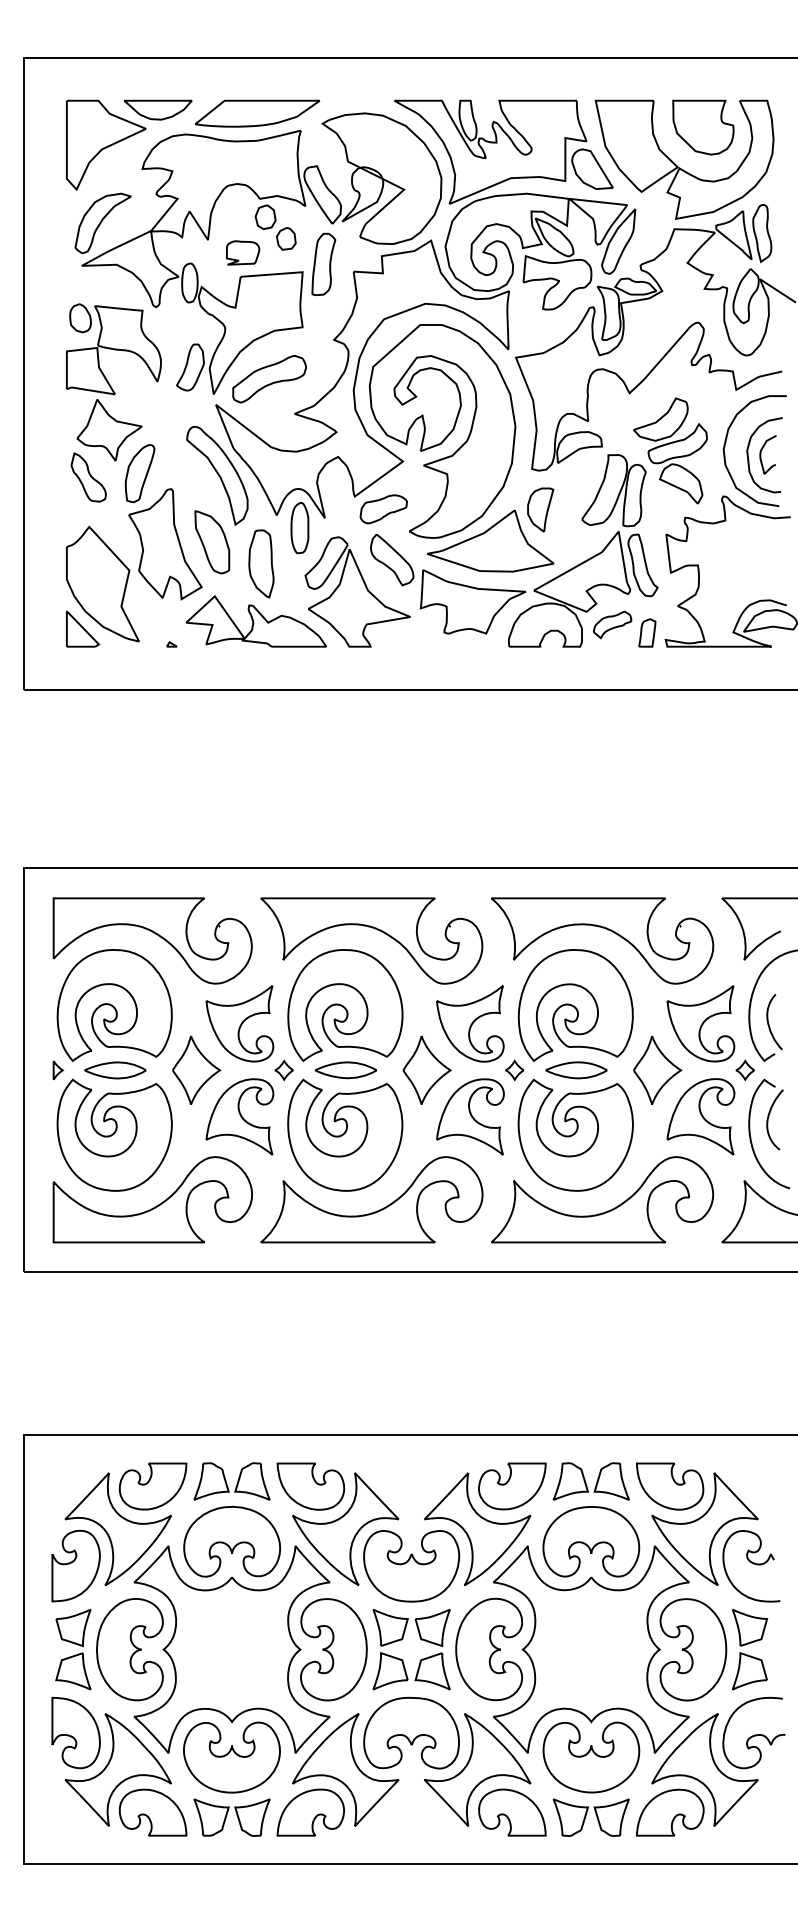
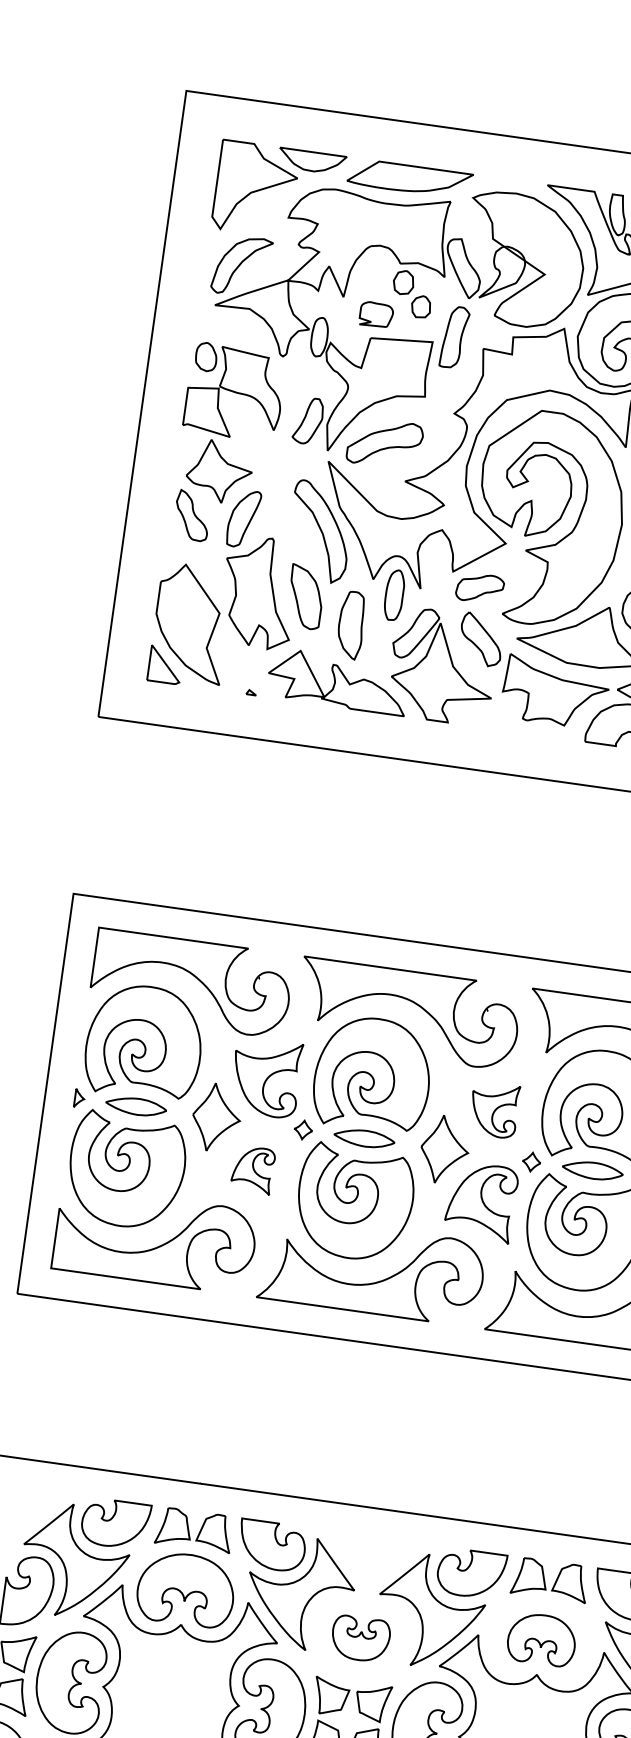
part: (470, 1023) -> (494, 1109), size x0.7
part: (239, 1116) -> (252, 1169), size x0.6
part: (591, 1541) -> (542, 1639), size x0.7
part: (411, 1566) -> (360, 1639), size x0.6

